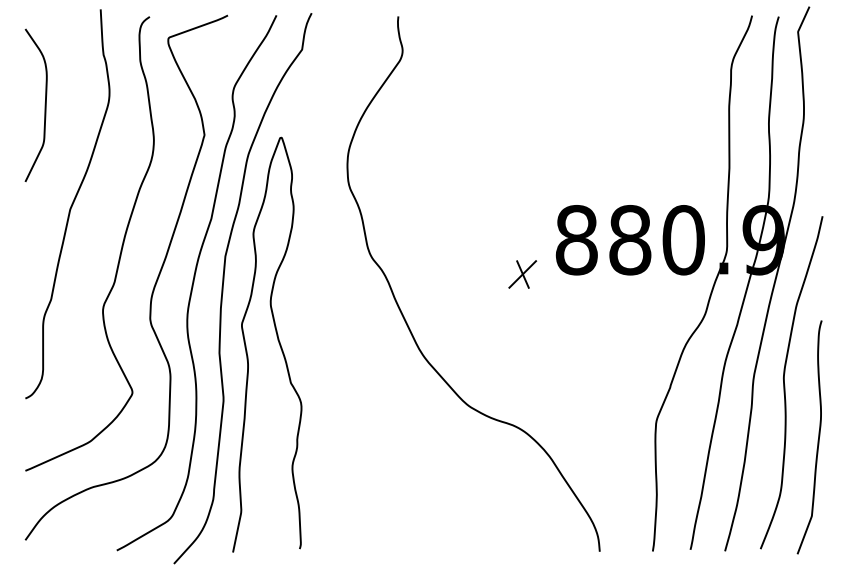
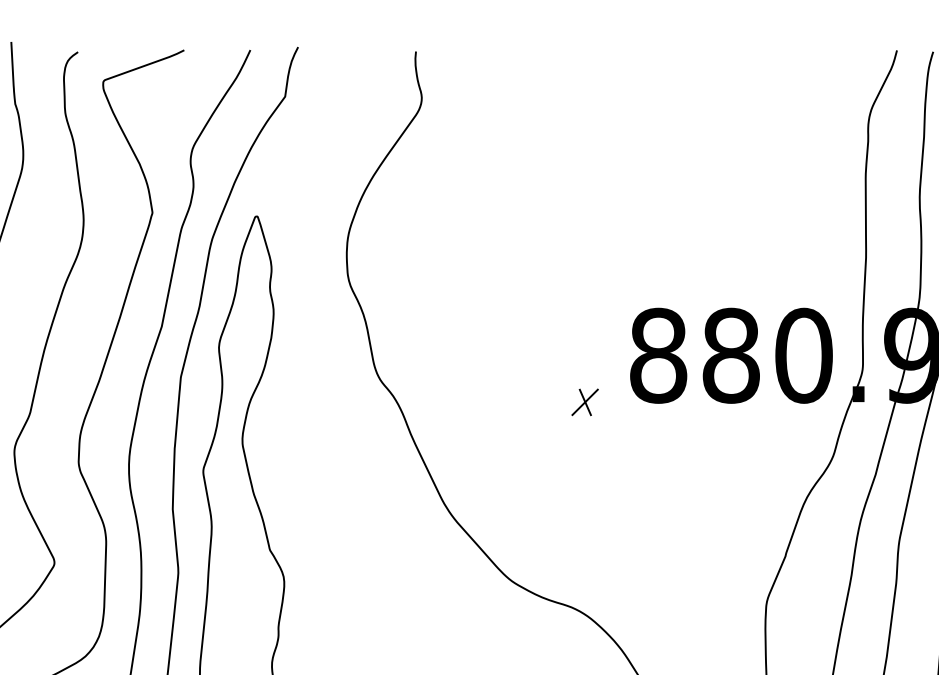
part: (522, 274) -> (584, 402), size x0.7

